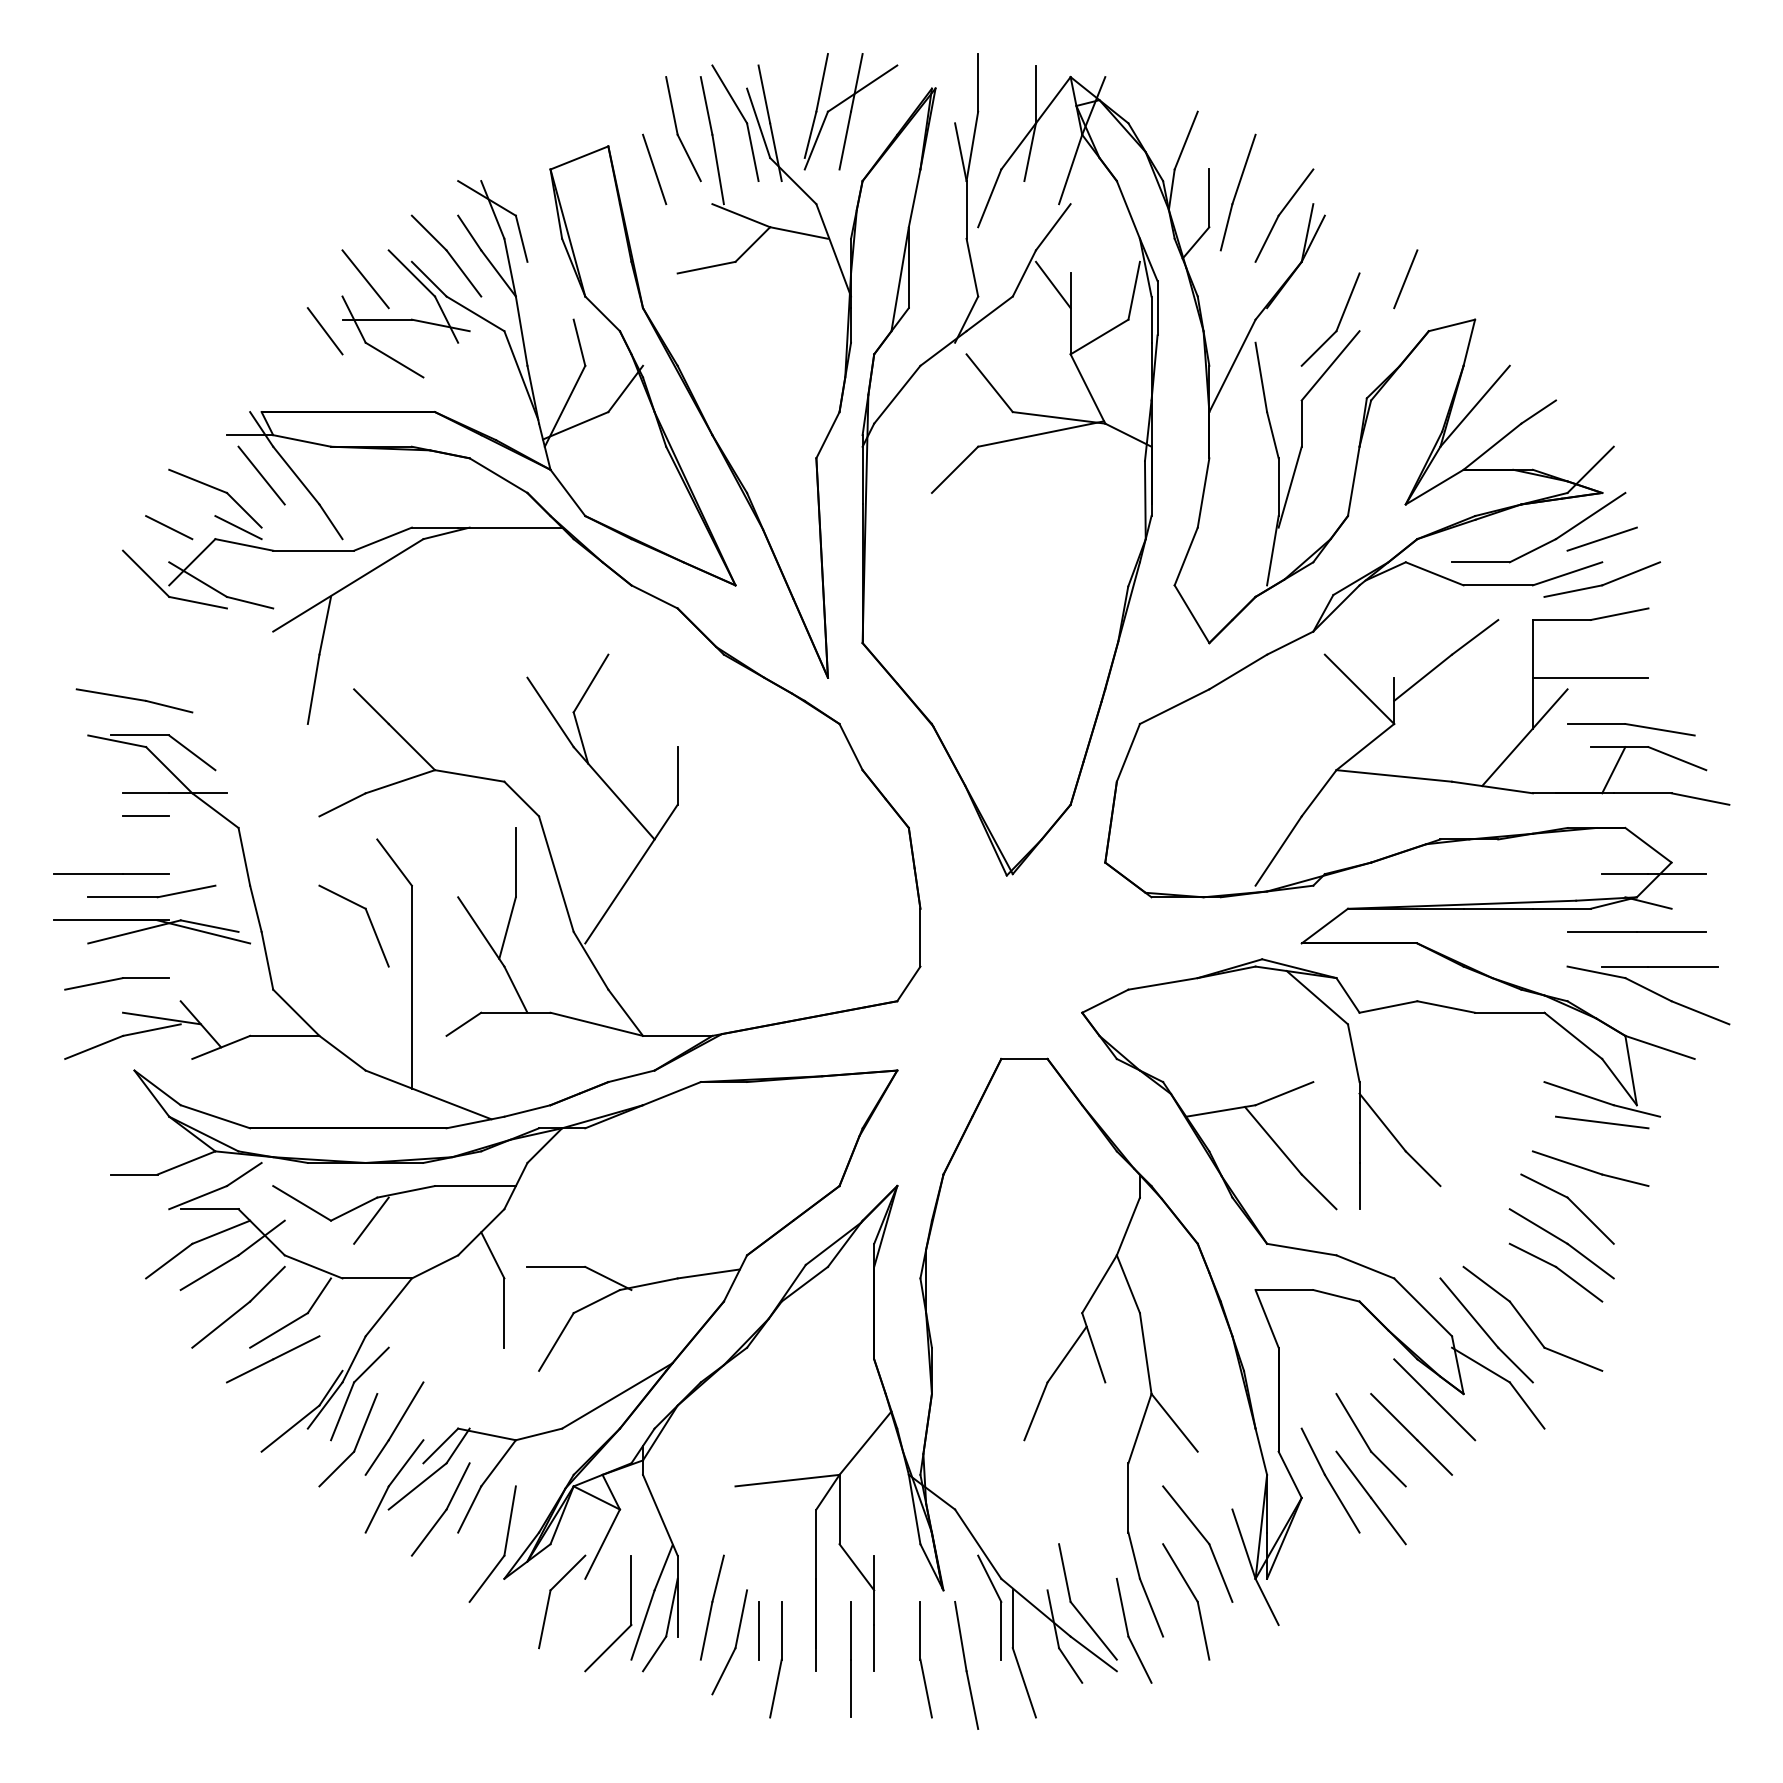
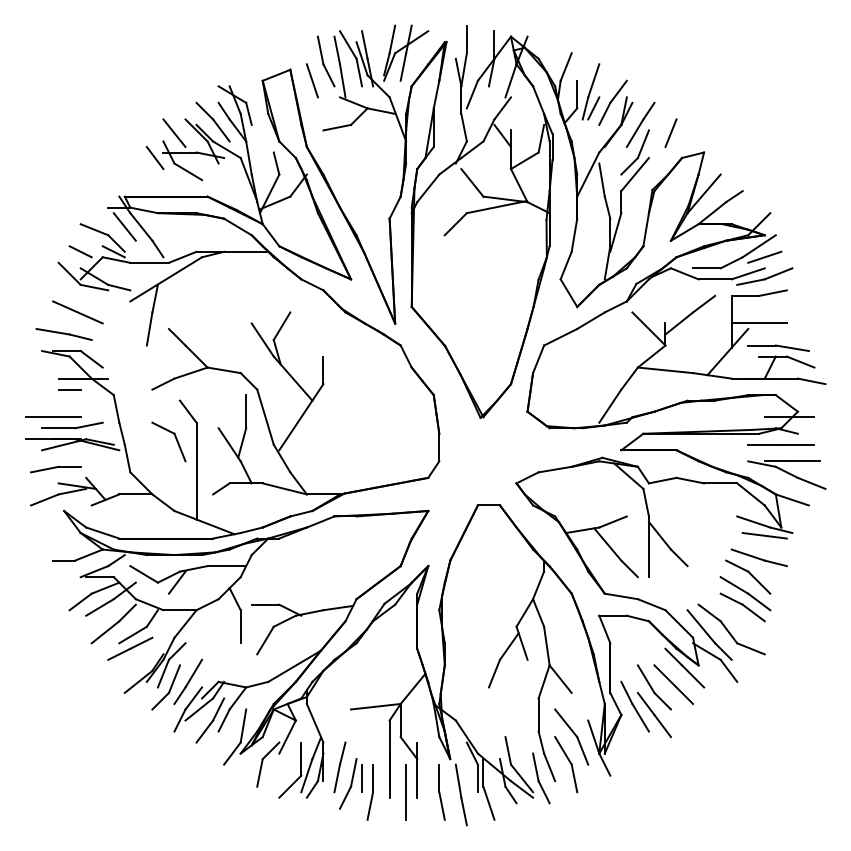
line: (1243, 227) -> (593, 108), added
line: (1341, 260) -> (640, 124), added
line: (162, 654) -> (77, 312), added

